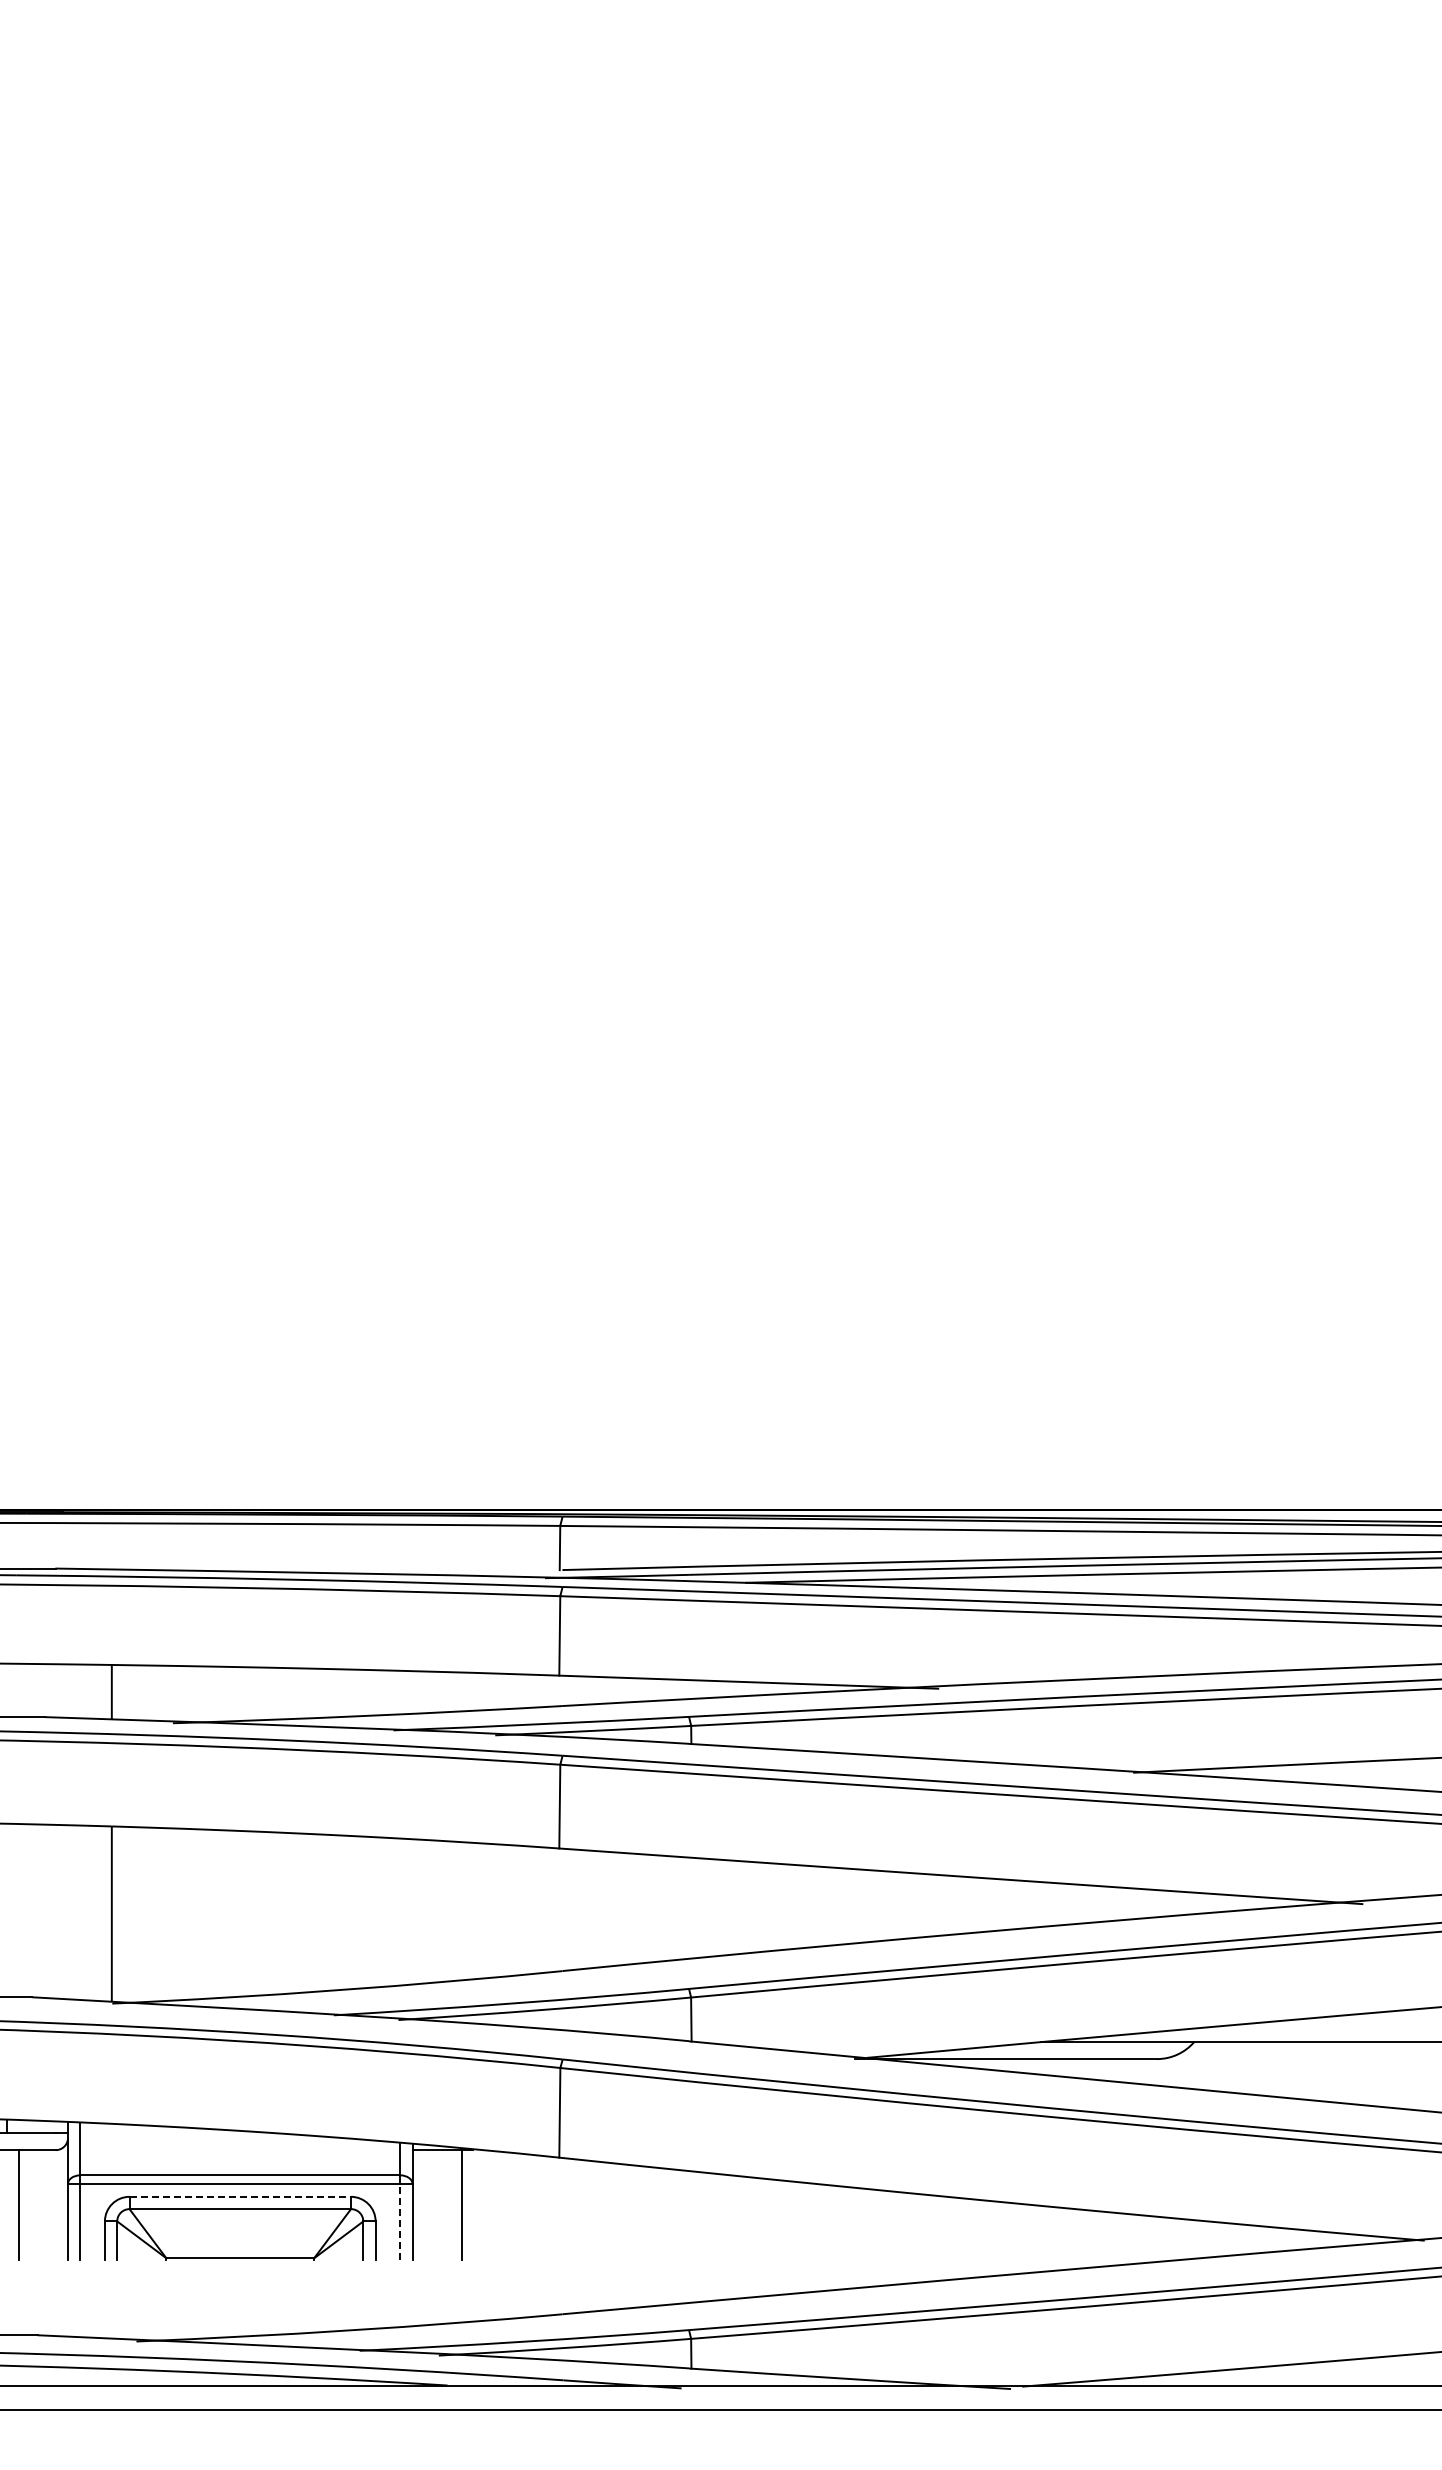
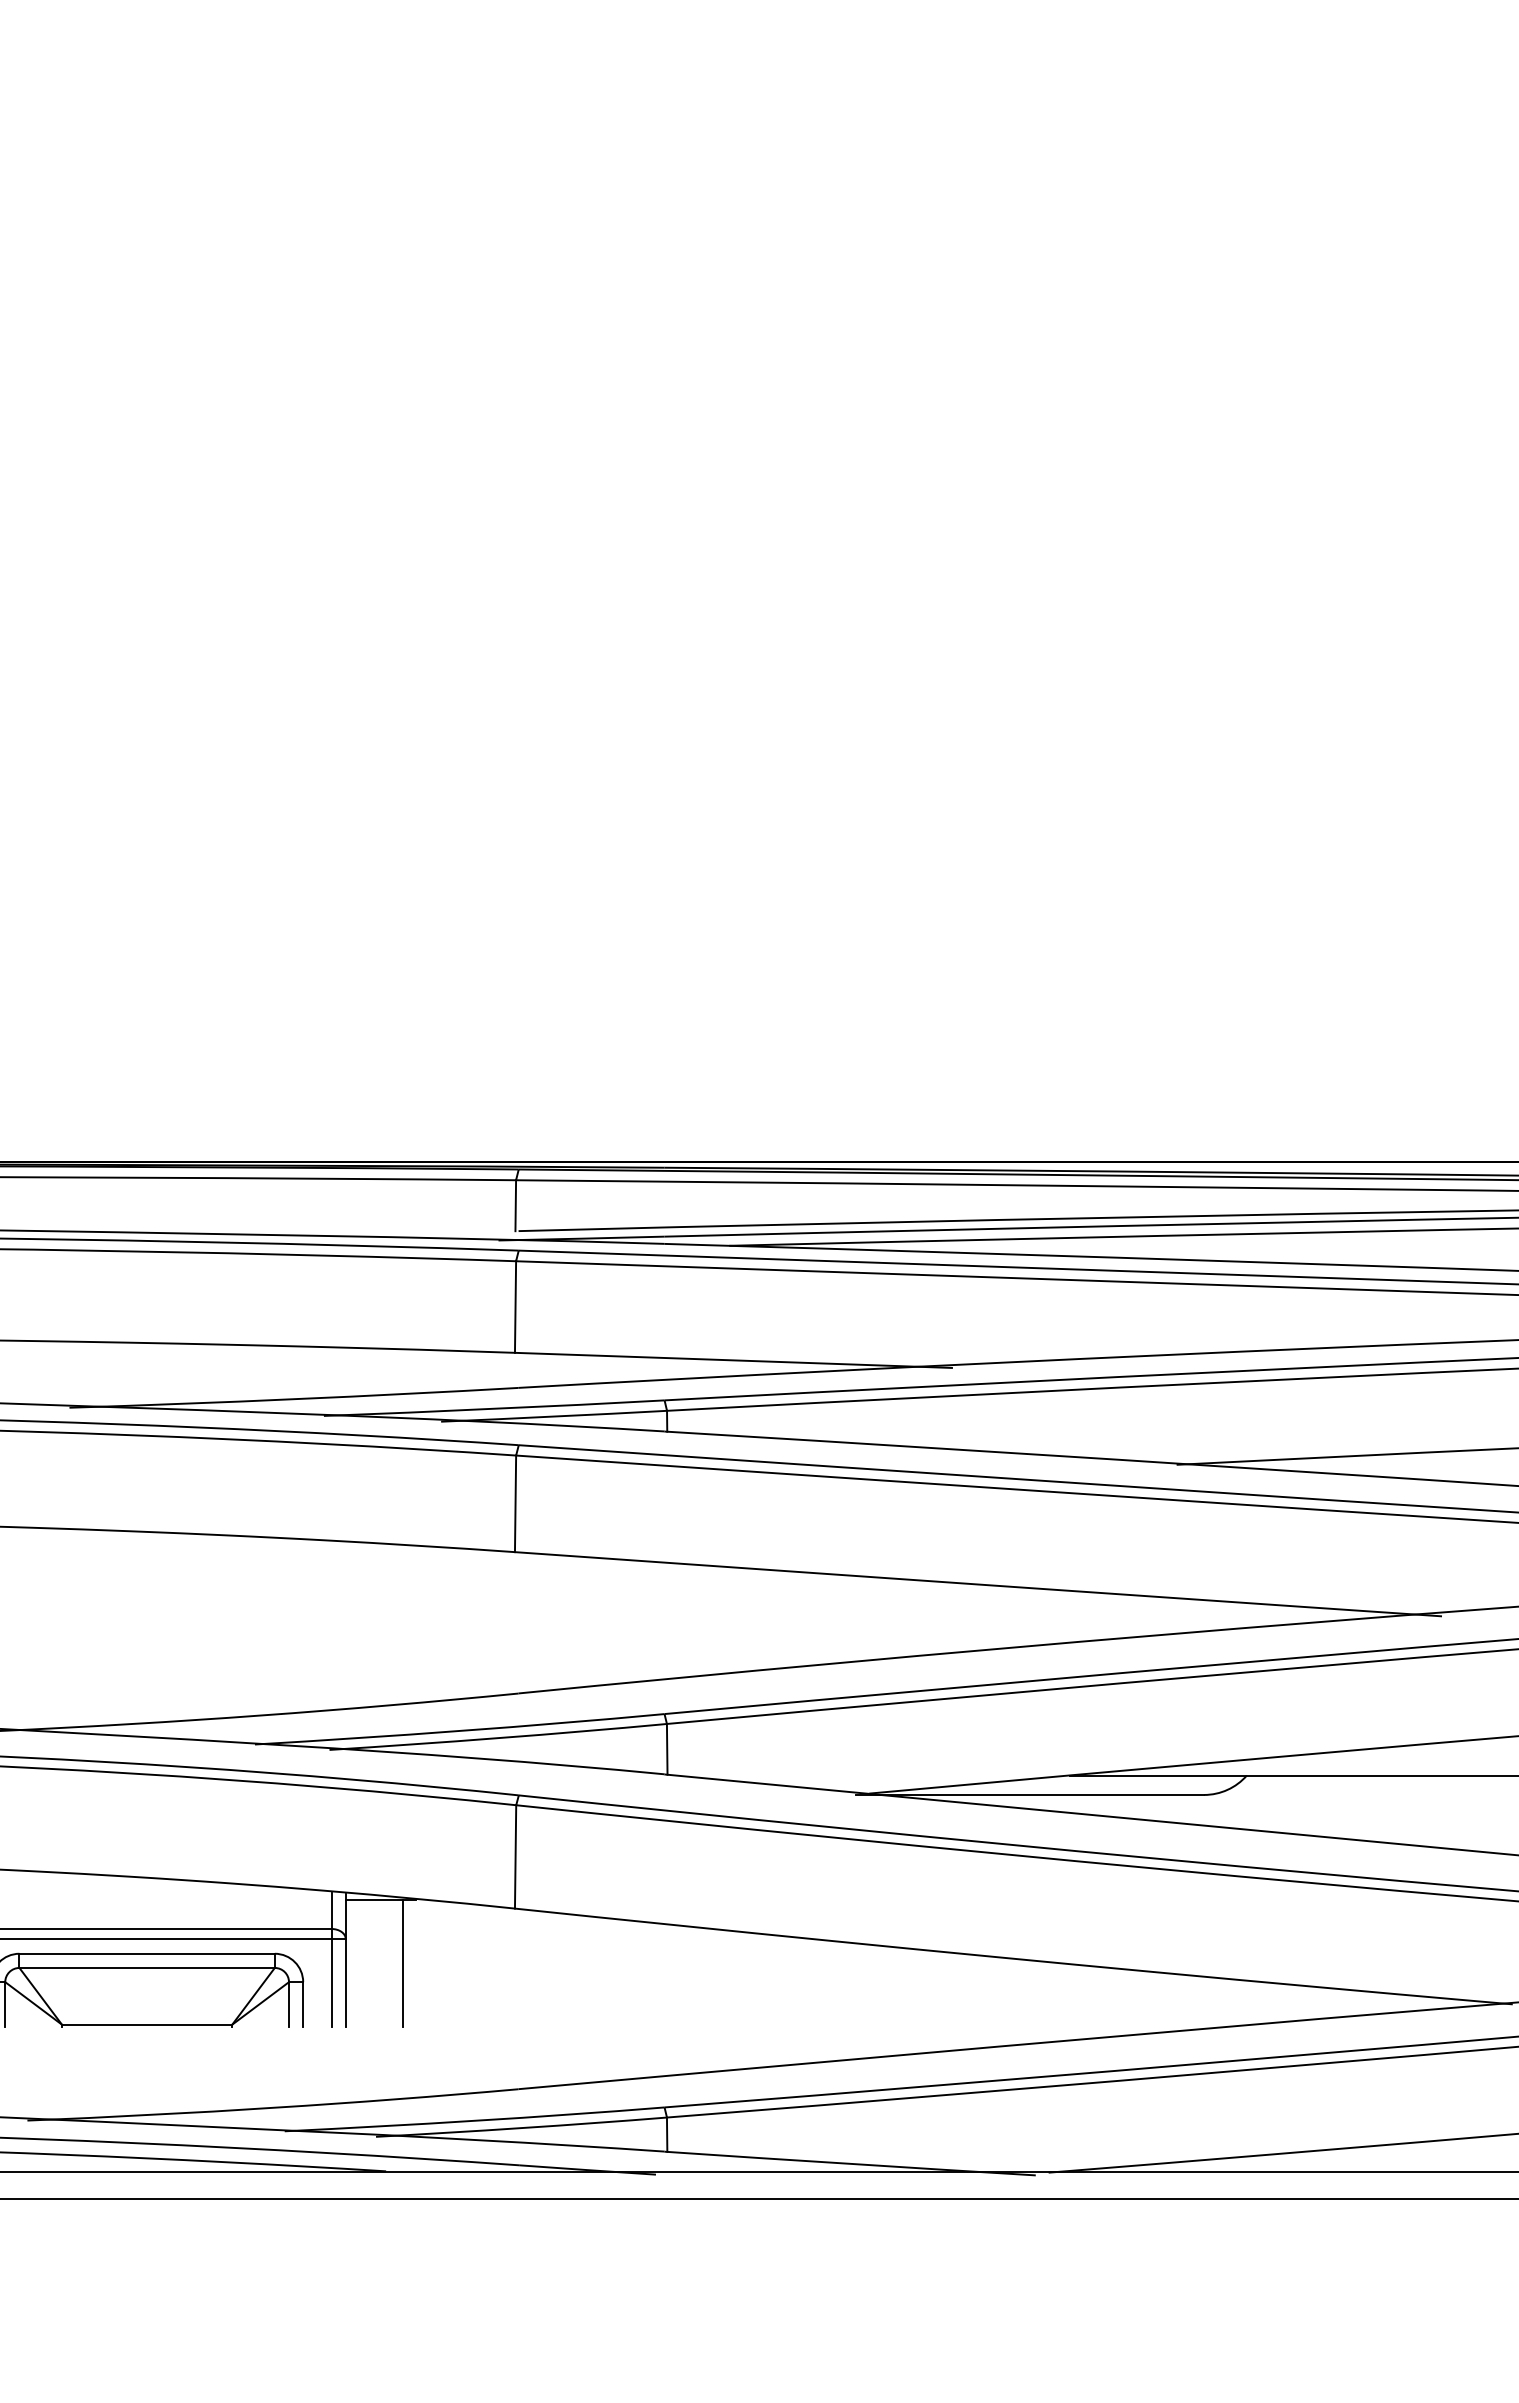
line: (240, 2196) -> (147, 1953), dashed -> solid
line: (400, 2221) -> (331, 1982), dashed -> solid

